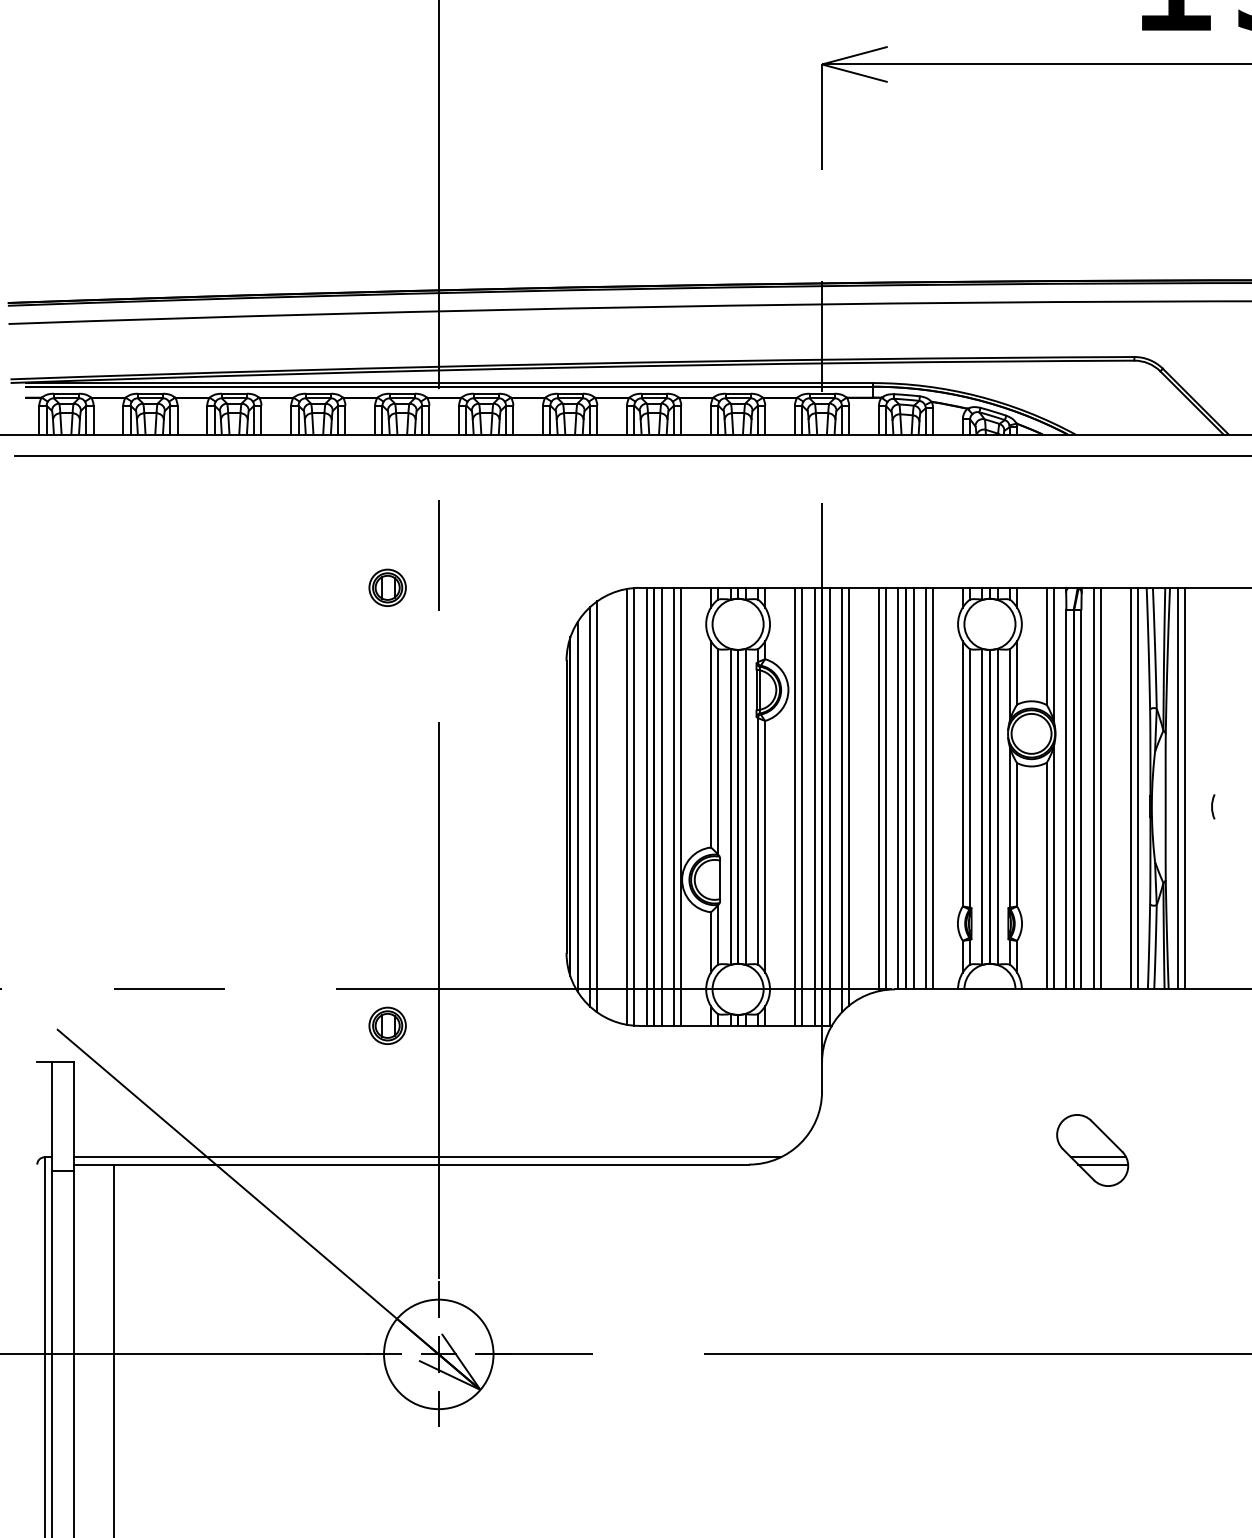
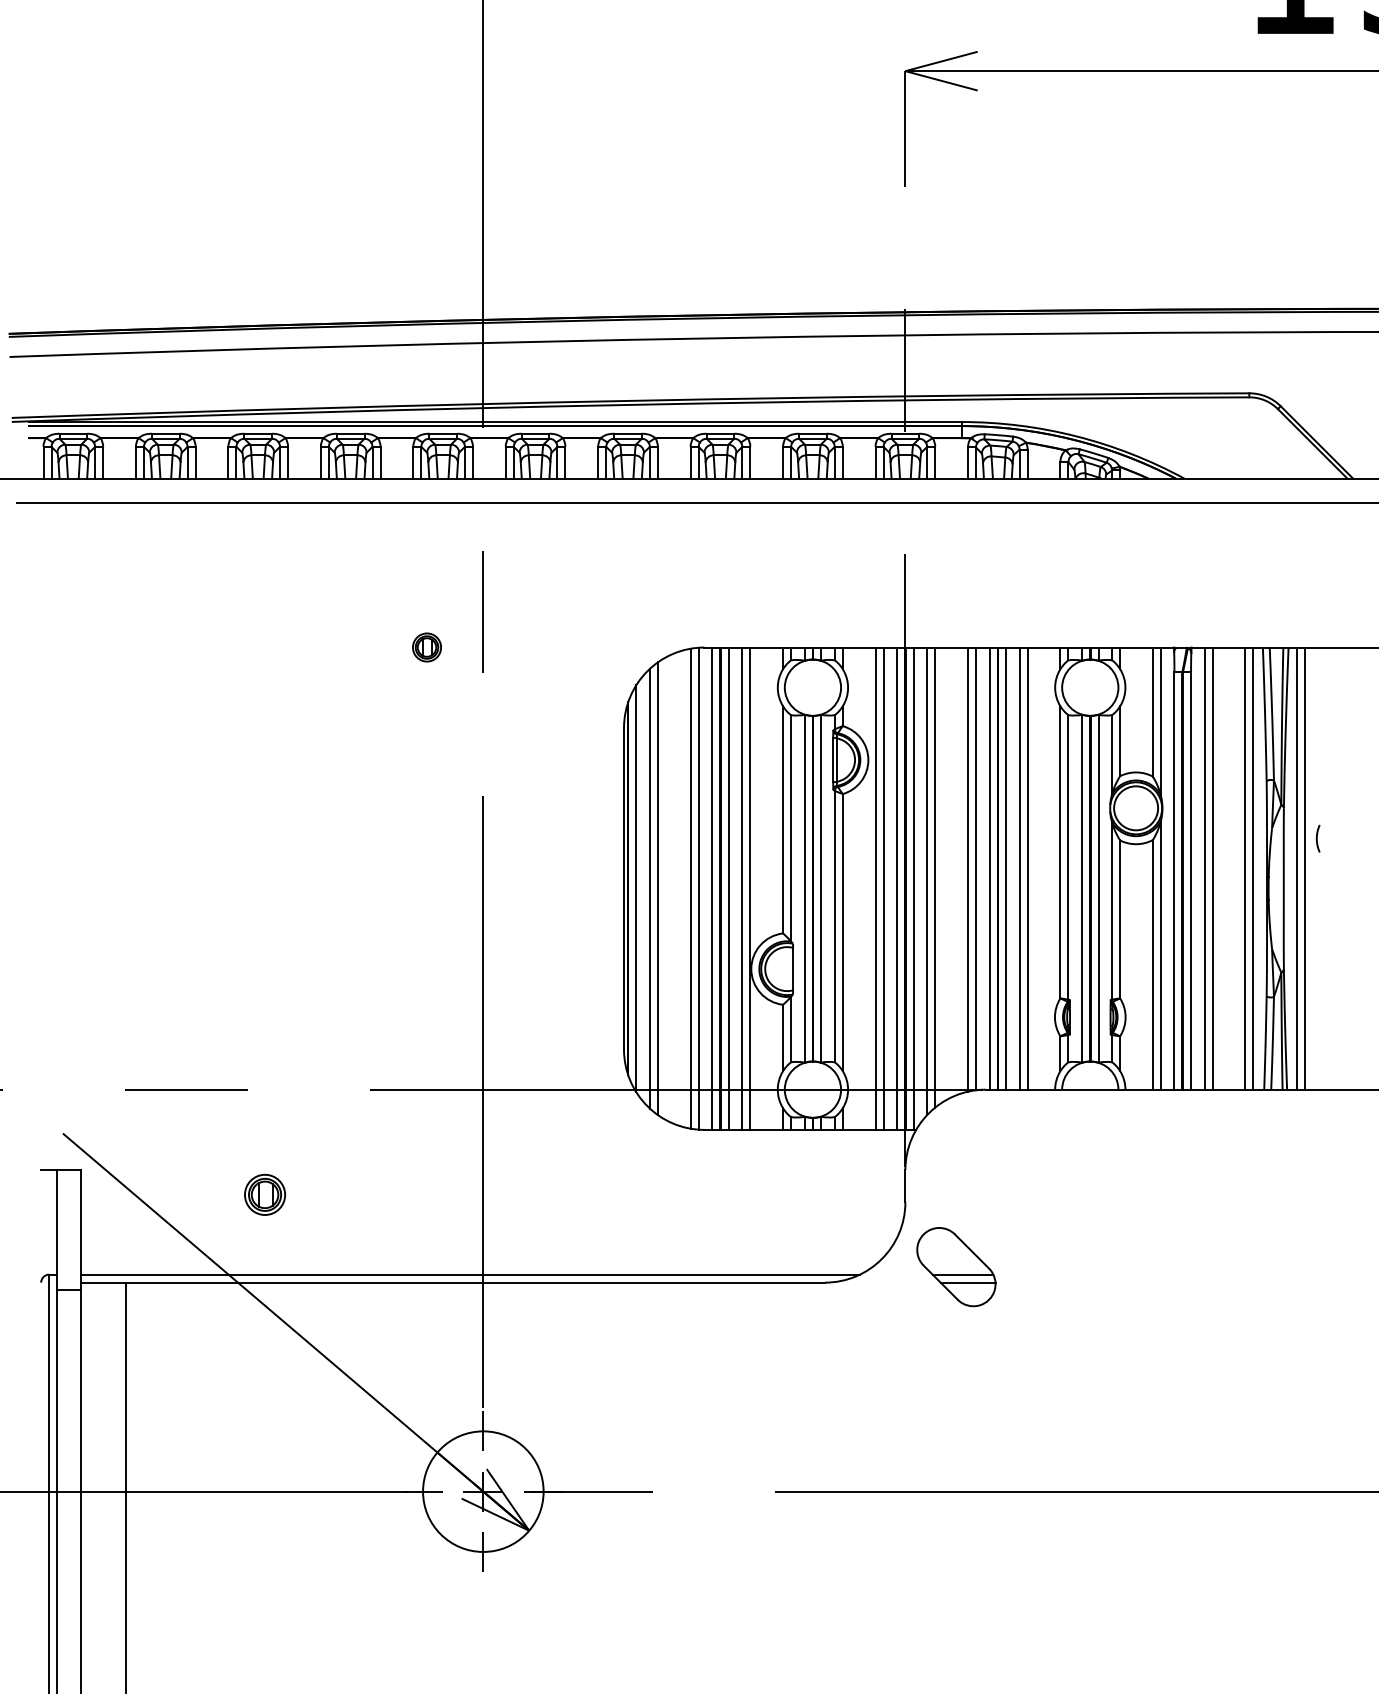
part: (387, 587) -> (426, 647), size x0.7
arc: (1212, 806) -> (1317, 838), moved
part: (387, 1025) -> (264, 1194), moved
part: (1092, 1150) -> (956, 1267), moved

